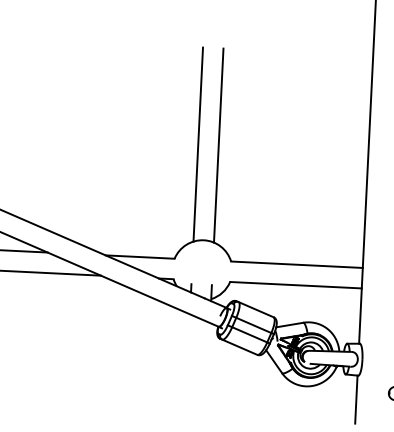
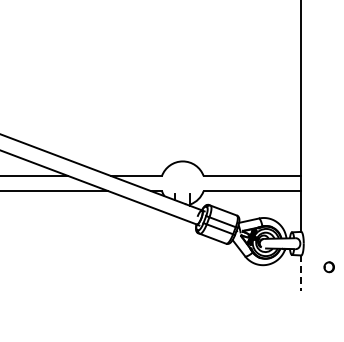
line: (198, 143) -> (175, 90), removed
line: (218, 144) -> (190, 90), removed
line: (356, 400) -> (300, 273), solid -> dashed

